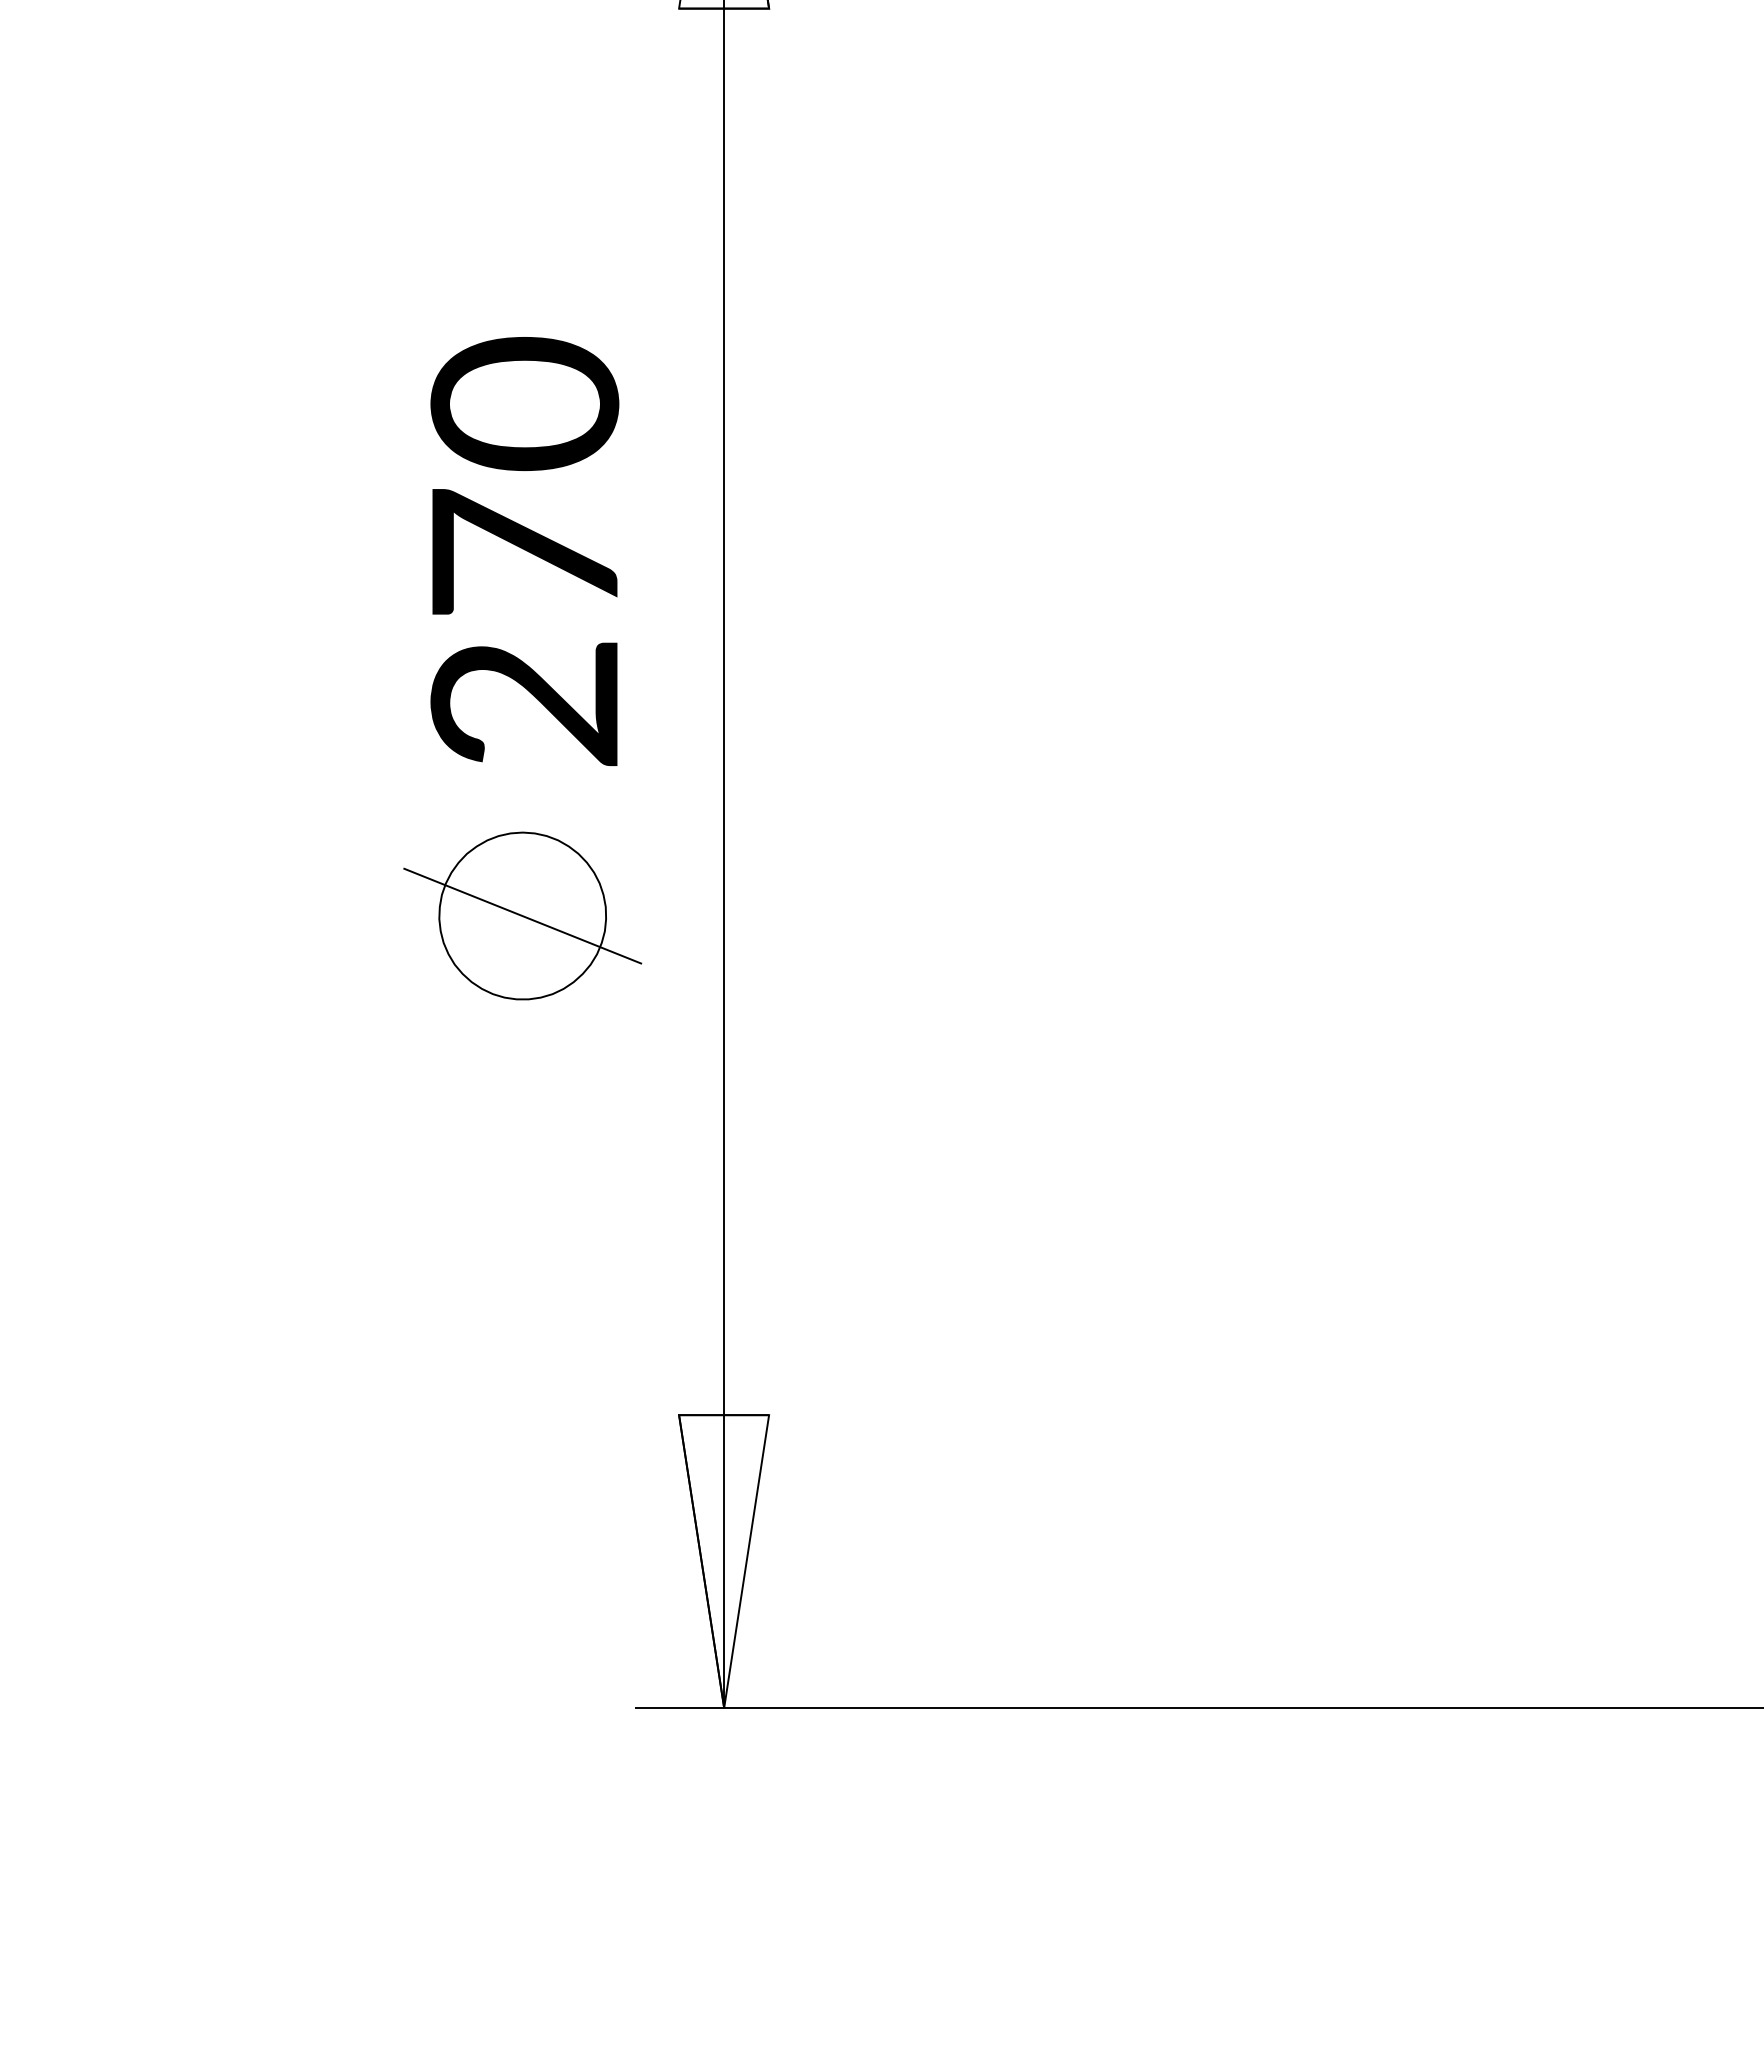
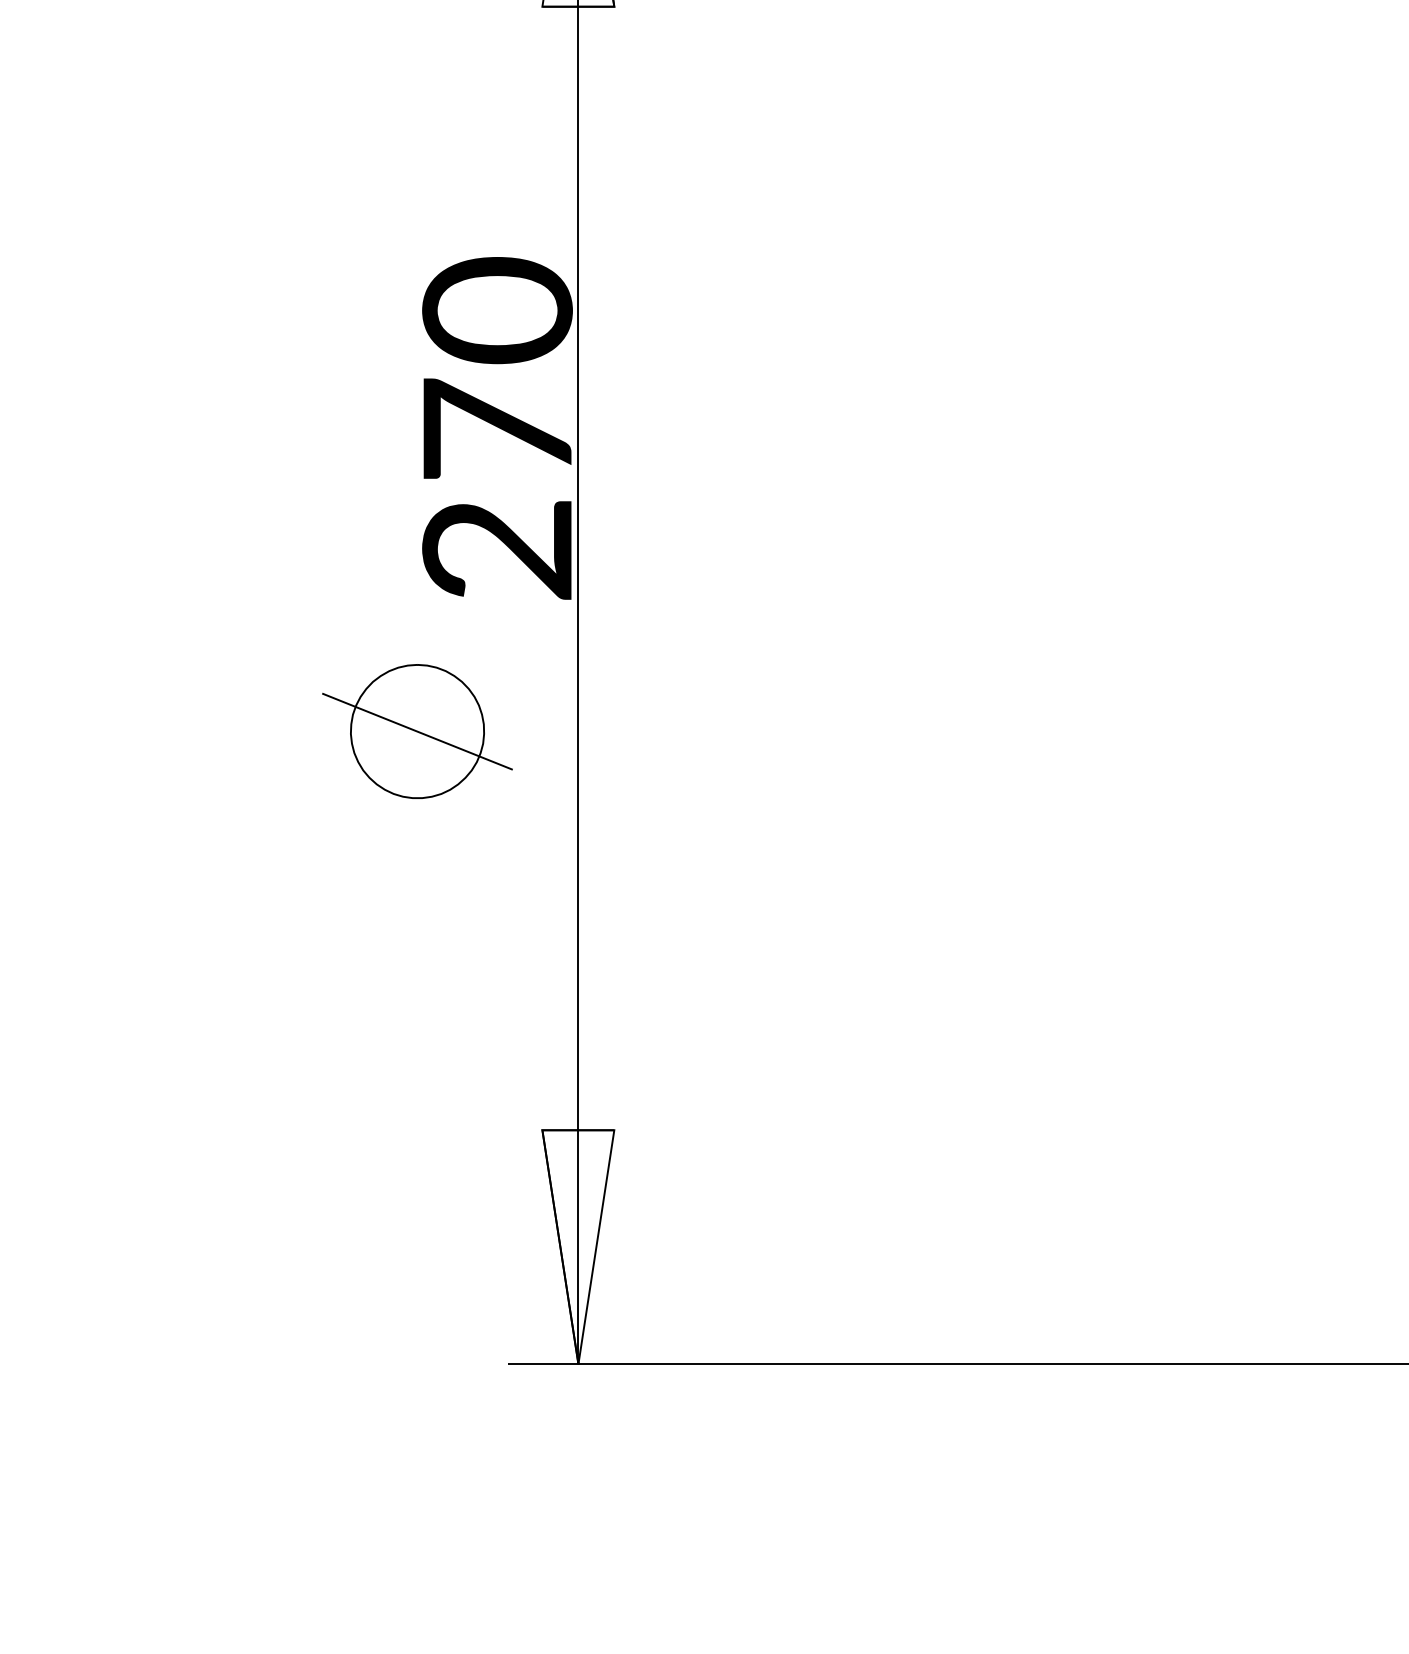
text: (524, 551) -> (497, 428), moved

